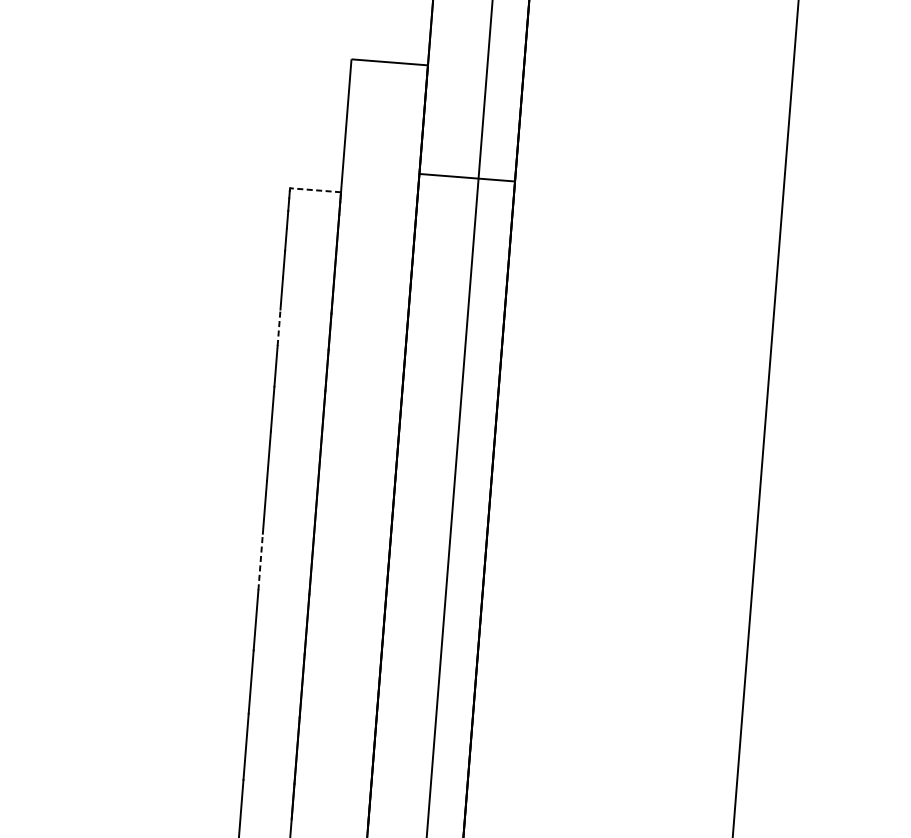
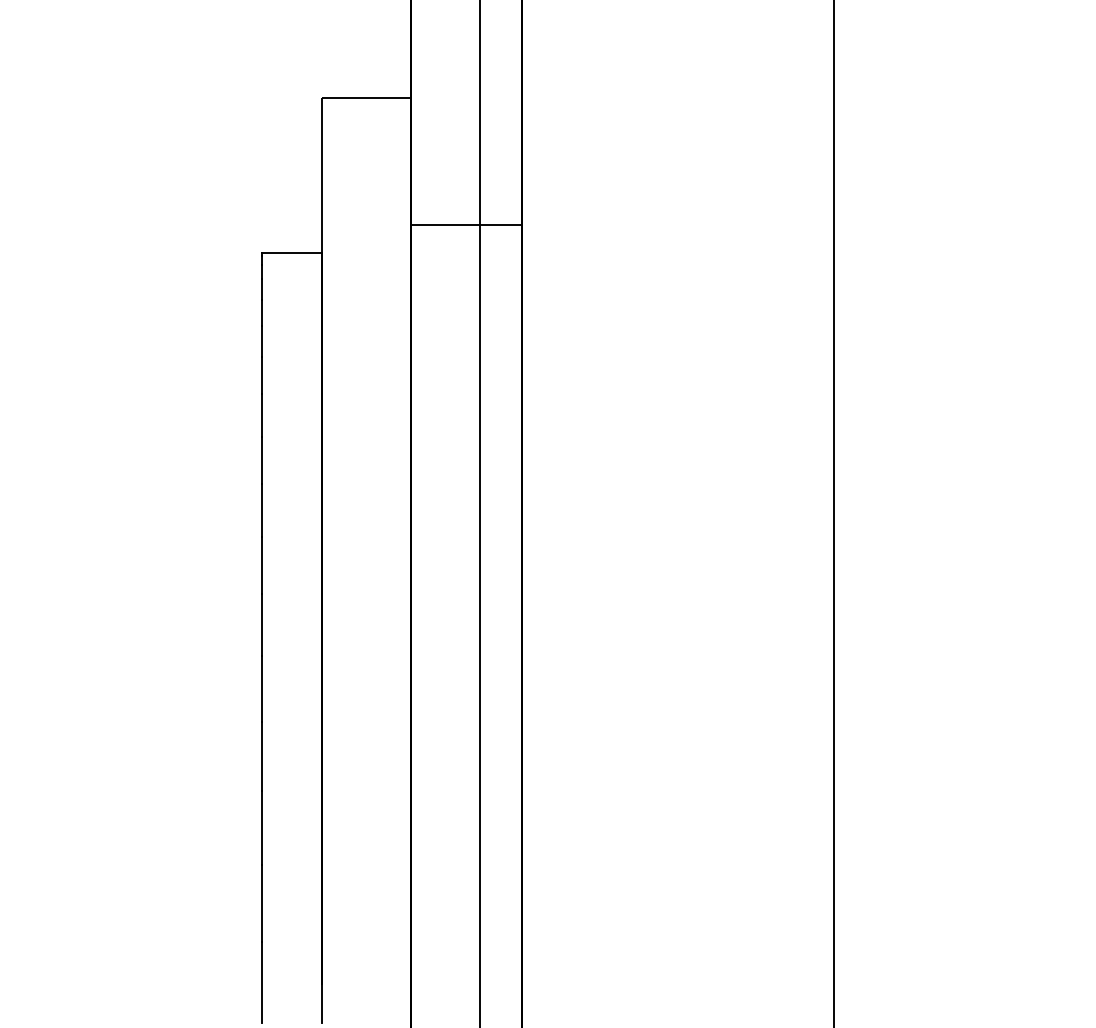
line: (315, 190) -> (291, 253), dashed -> solid
line: (279, 327) -> (262, 415), dashed -> solid
line: (260, 561) -> (262, 688), dashed -> solid

